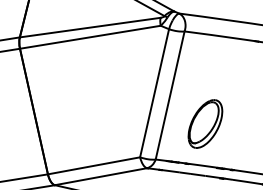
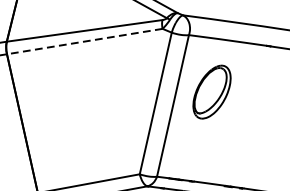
line: (89, 37) -> (83, 41), solid -> dashed
part: (205, 123) -> (212, 91), moved

